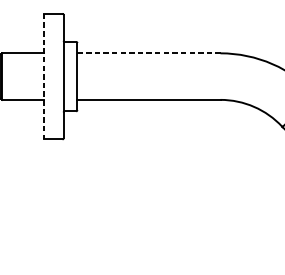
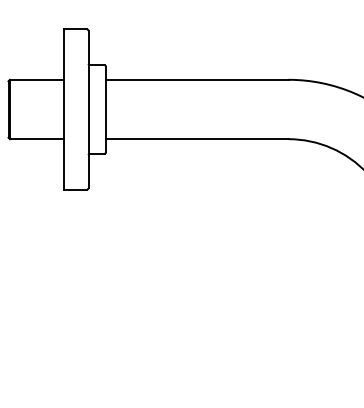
line: (149, 53) -> (197, 79), dashed -> solid
line: (44, 76) -> (63, 109), dashed -> solid

